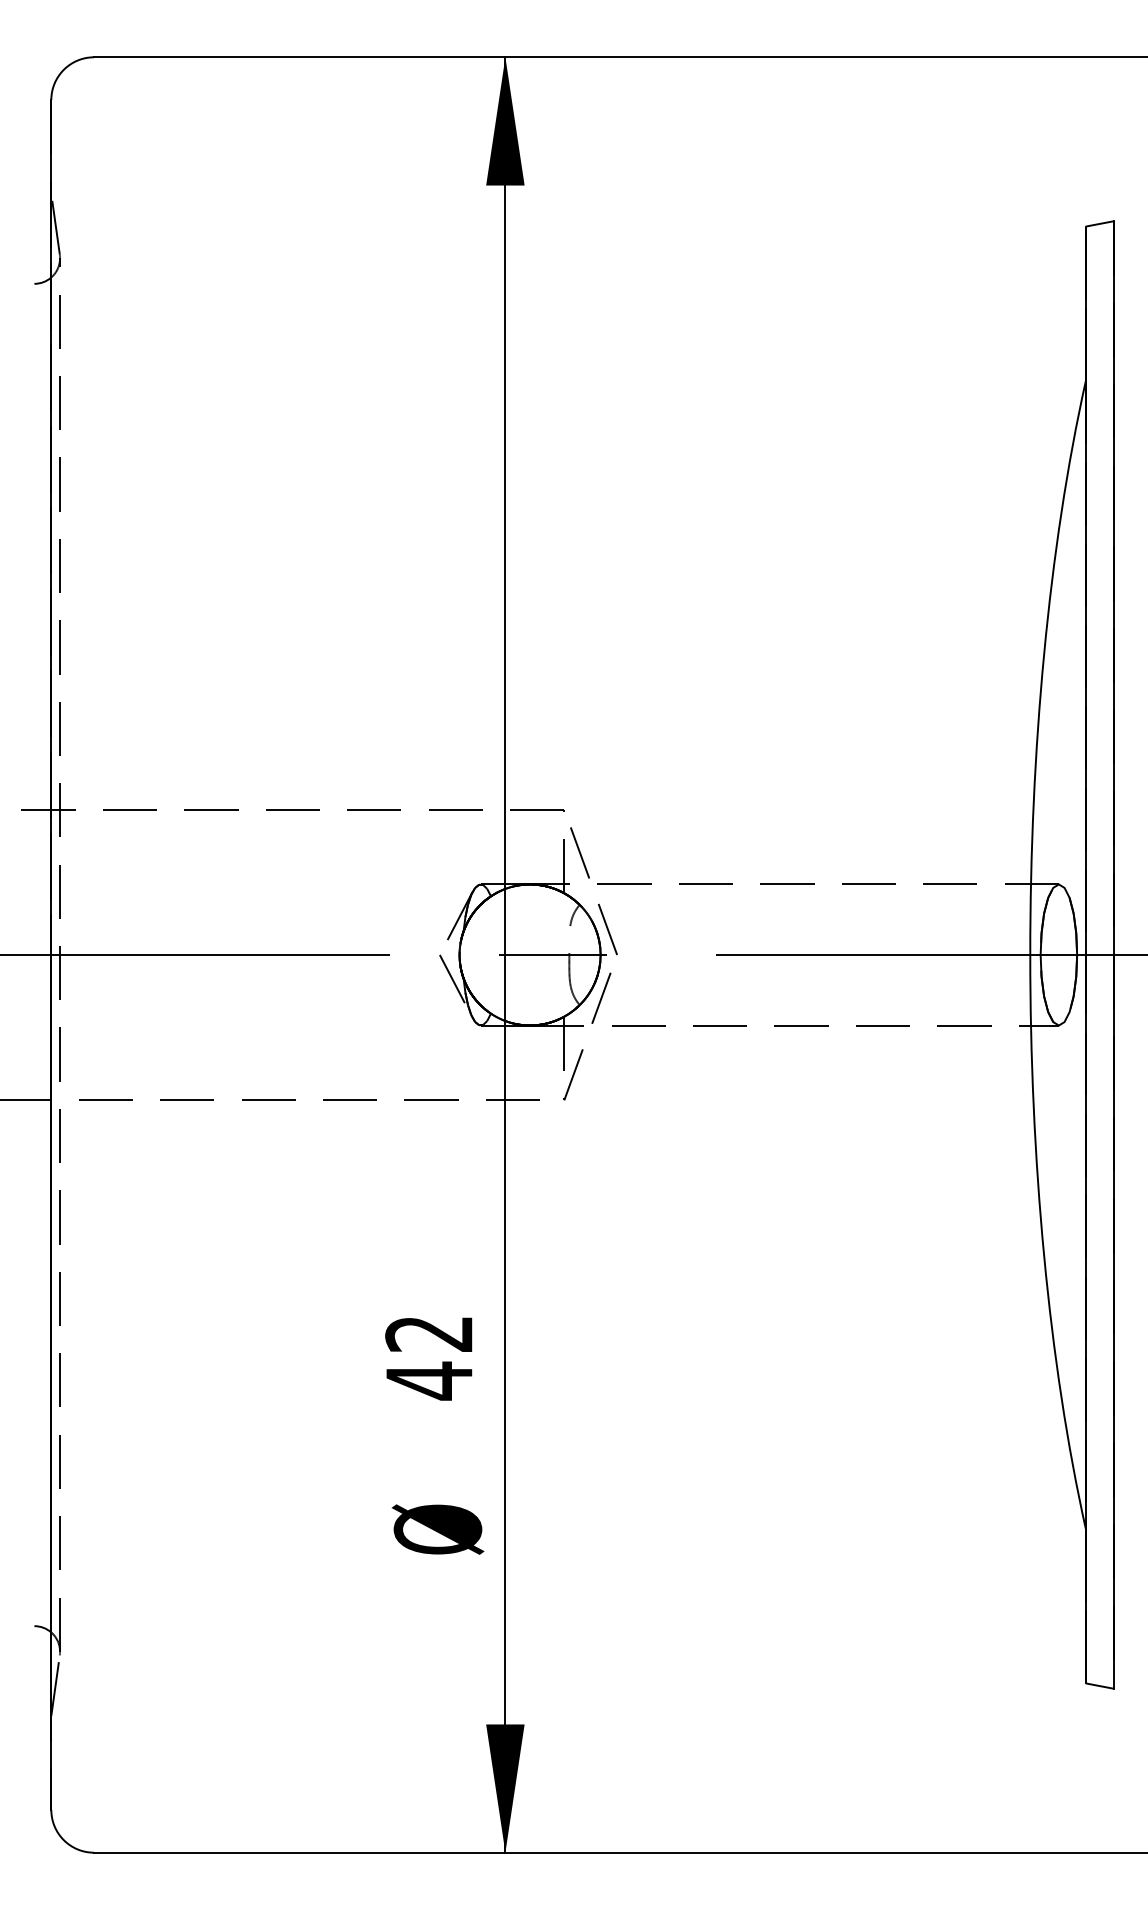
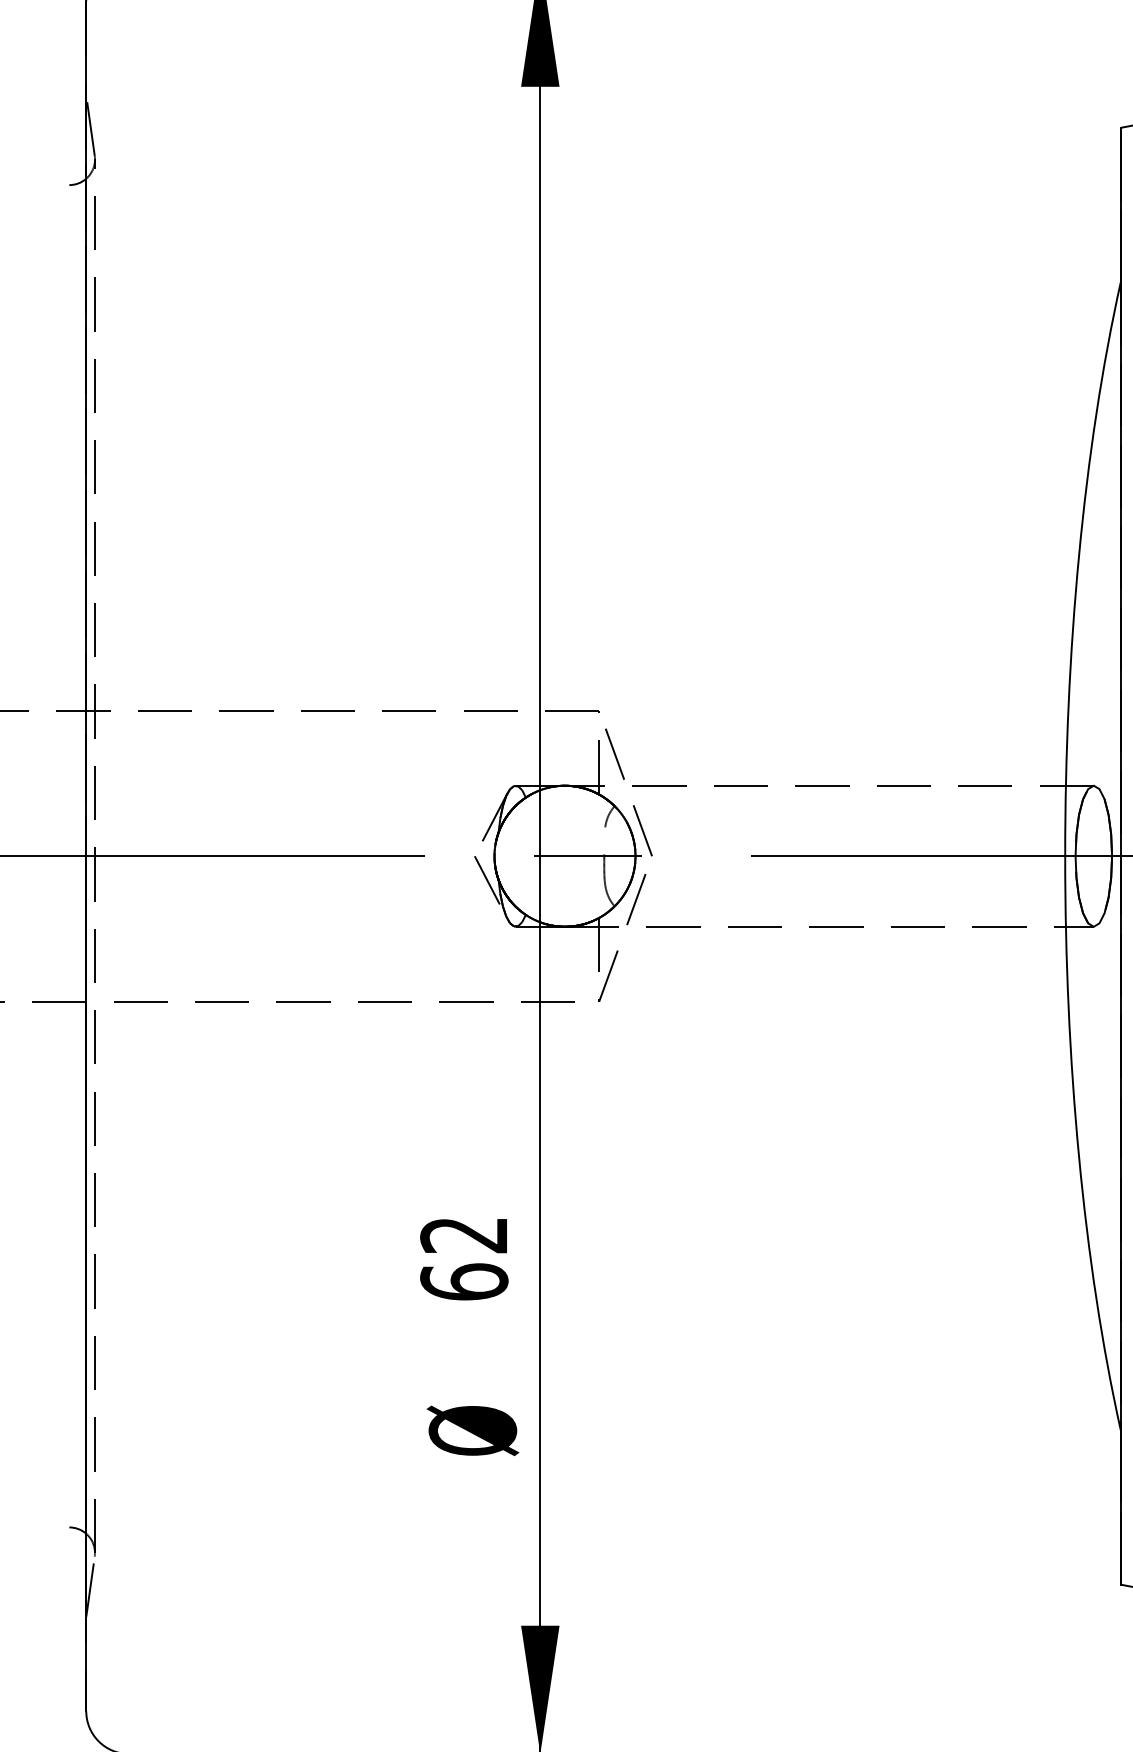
text: (429, 1380) -> (464, 1281), 42 -> 62

